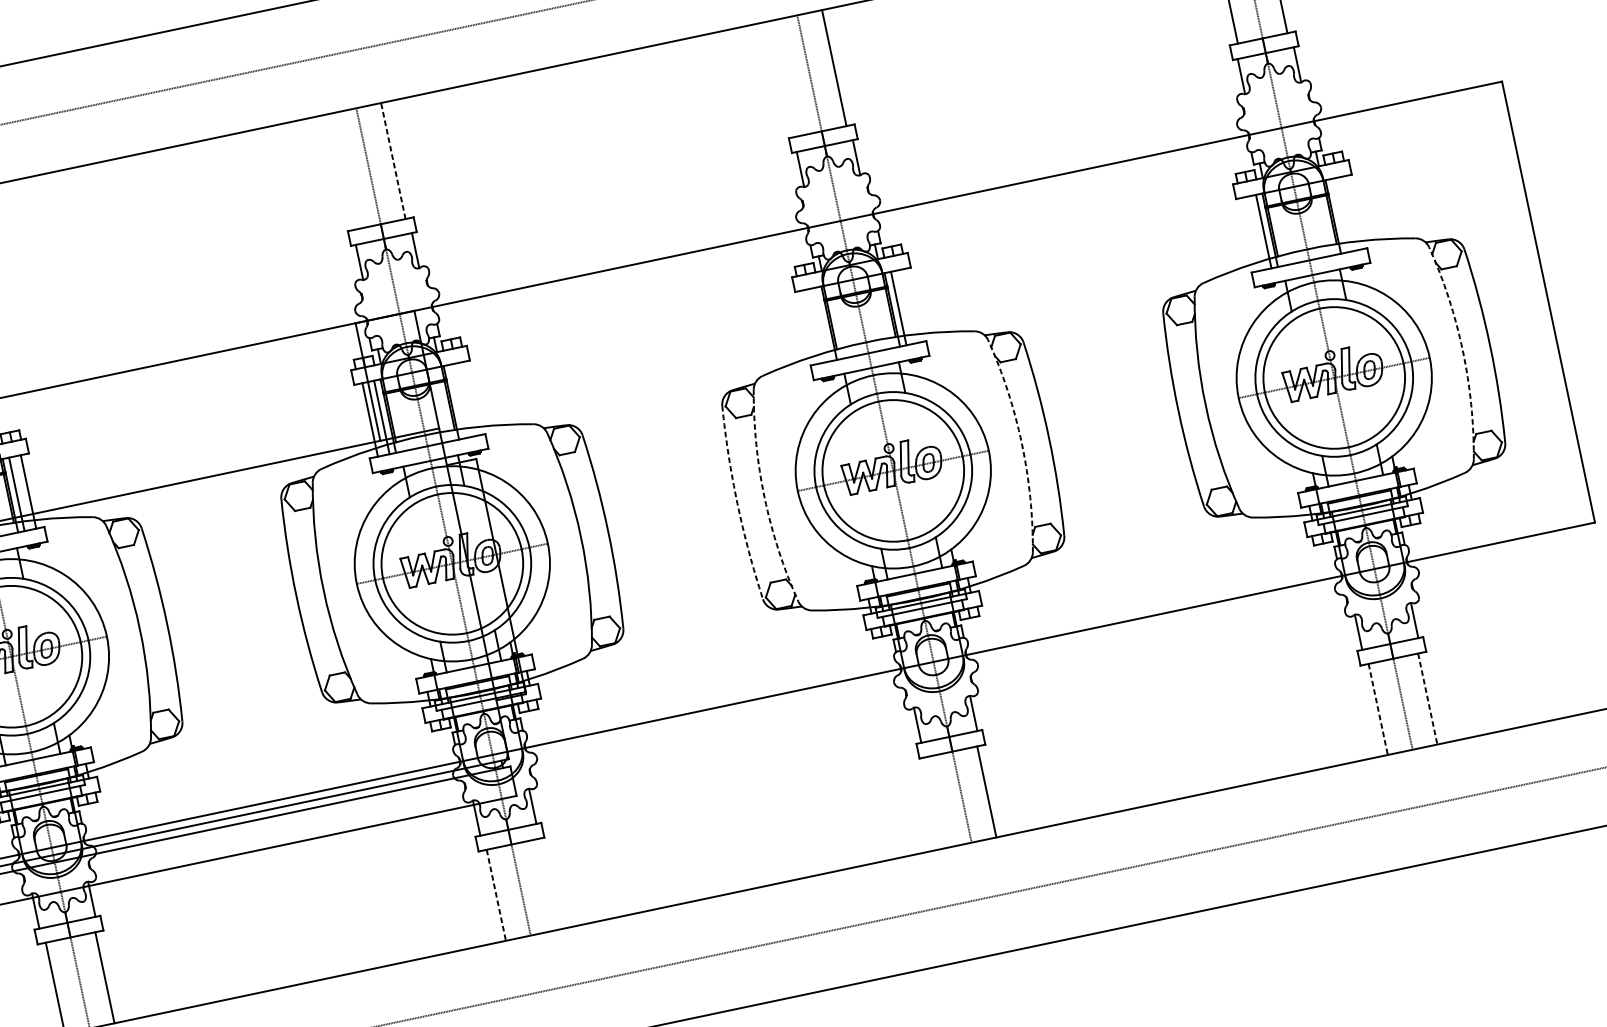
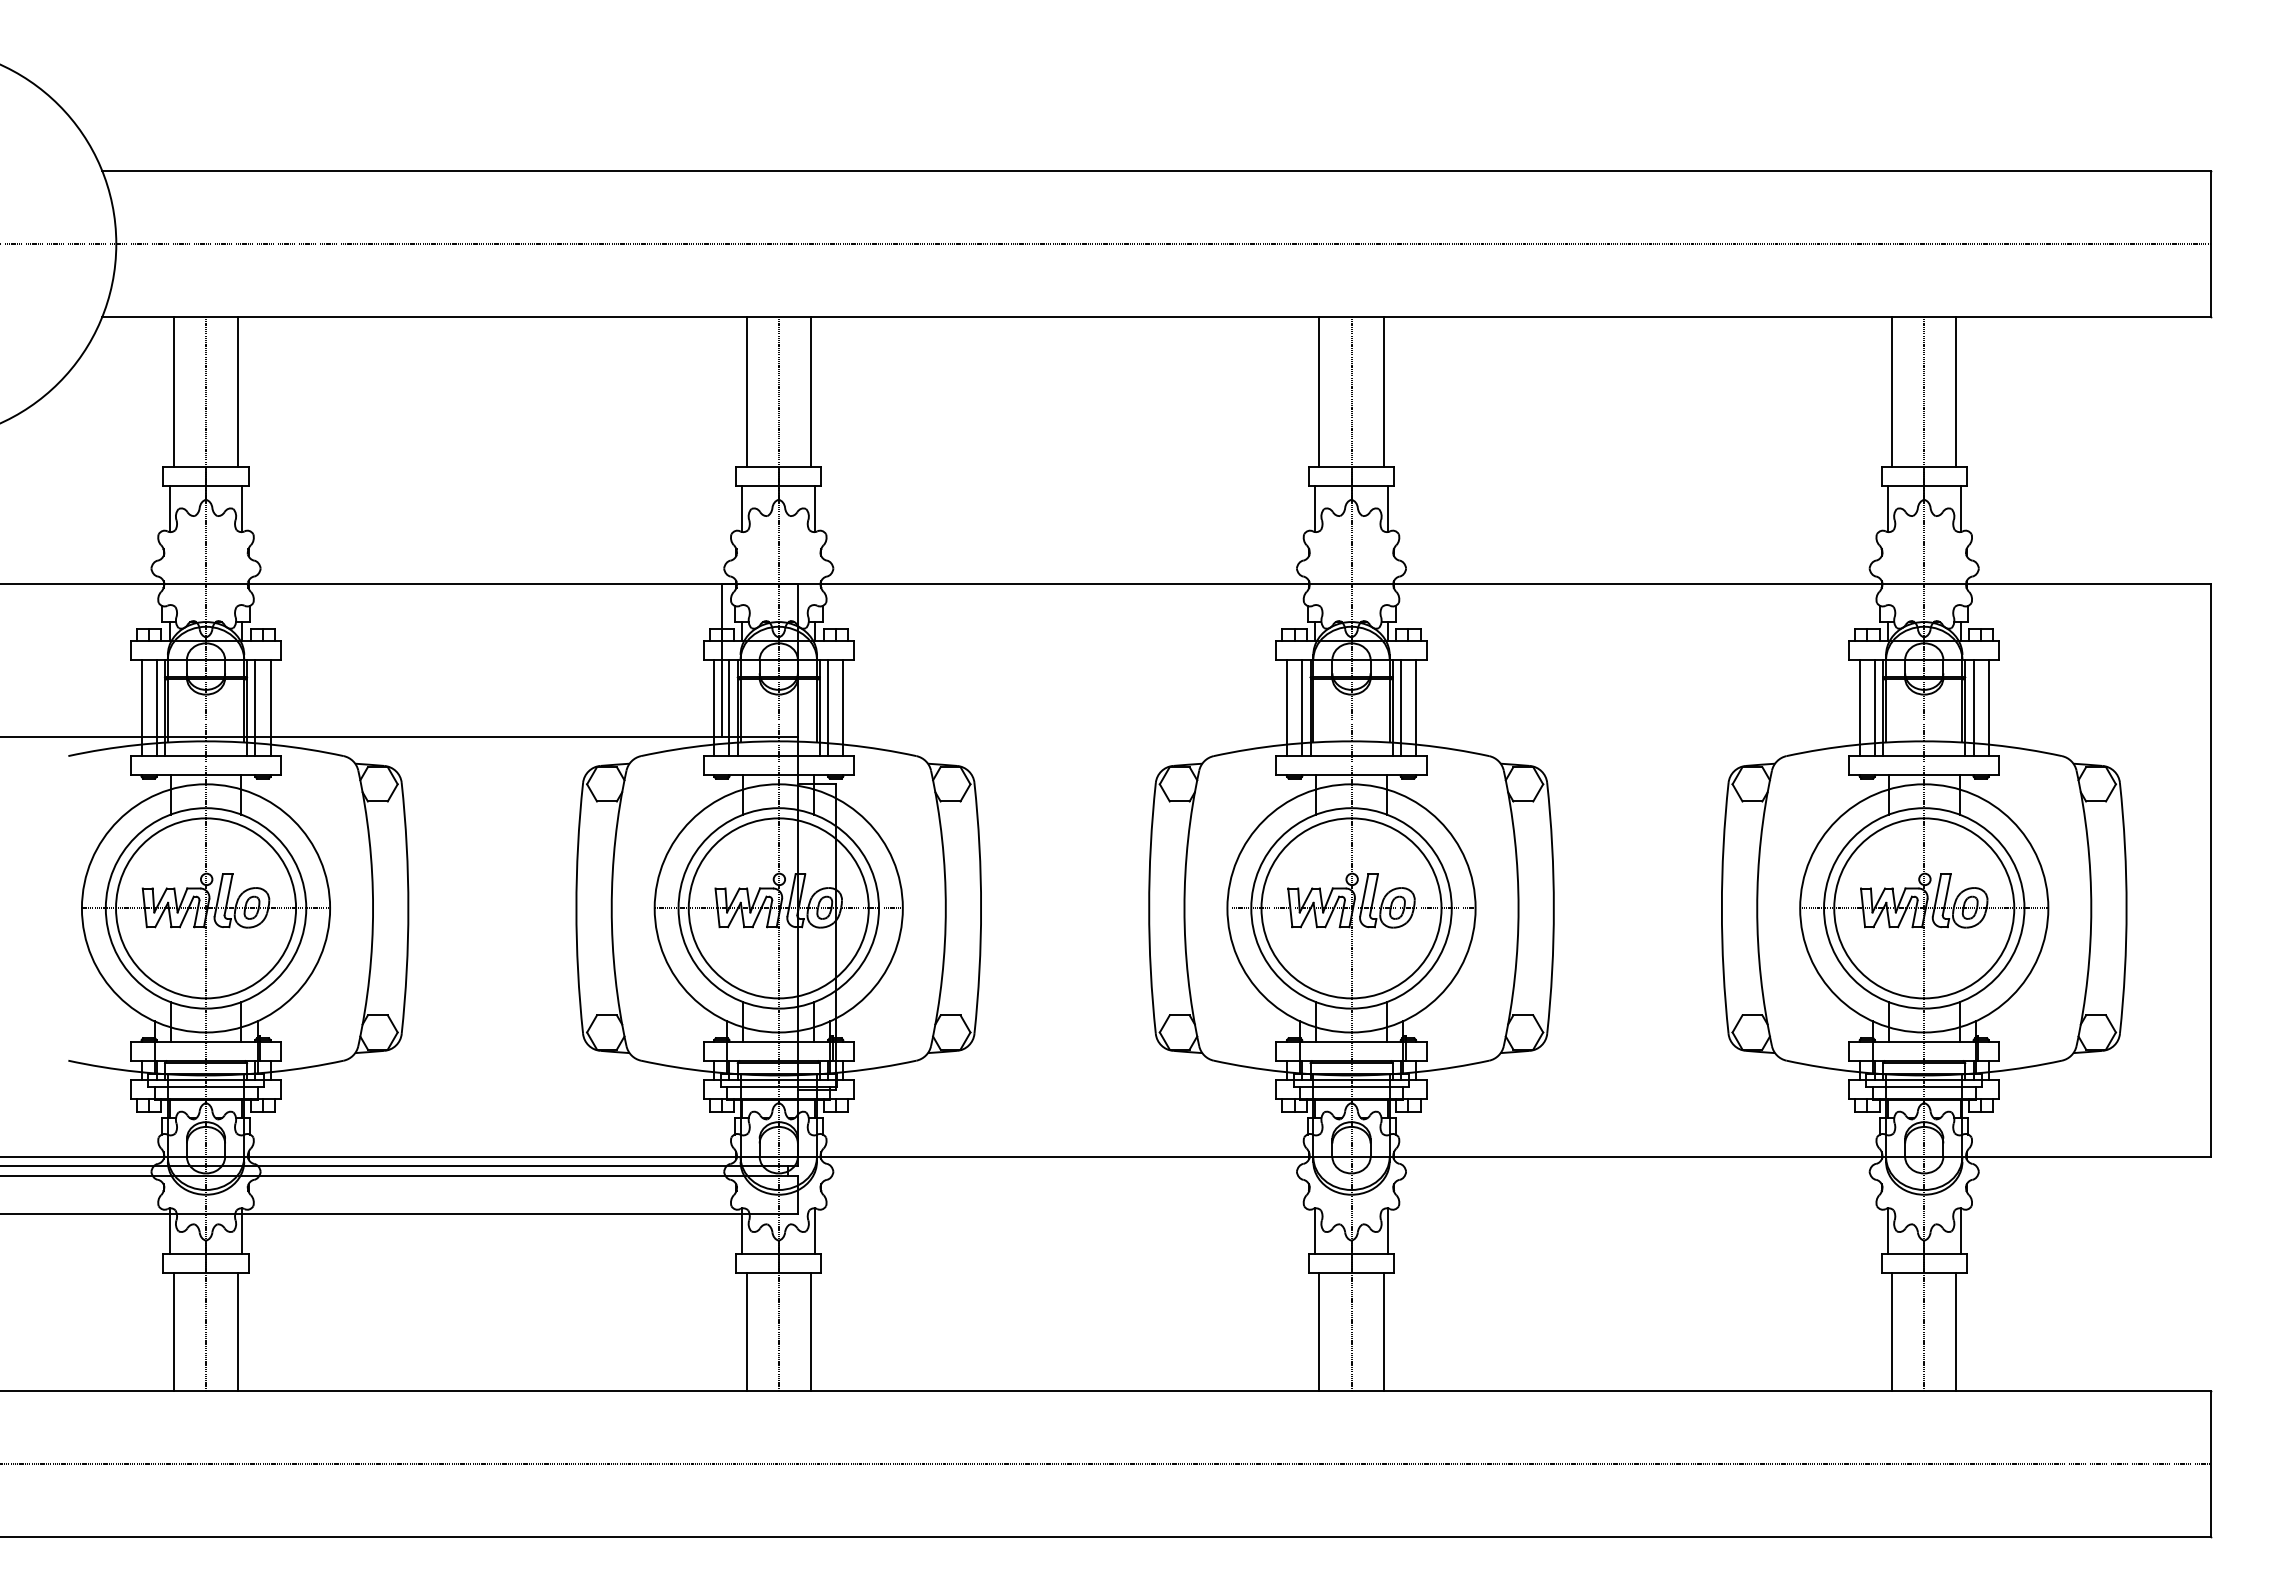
line: (784, 78) -> (1319, 391), added
line: (392, 160) -> (810, 391), dashed -> solid
line: (343, 171) -> (746, 391), added
line: (1351, 212) -> (1988, 707), added
line: (1339, 215) -> (1973, 707), added
line: (1251, 233) -> (1859, 707), added
line: (910, 305) -> (1416, 707), added
line: (822, 324) -> (1302, 707), added
line: (811, 326) -> (1287, 707), added
arc: (1463, 350) -> (2091, 908), dashed -> solid
line: (469, 398) -> (843, 707), added
line: (458, 401) -> (828, 707), added
arc: (1021, 443) -> (1518, 908), dashed -> solid
arc: (764, 498) -> (1184, 908), dashed -> solid
arc: (737, 503) -> (1149, 908), dashed -> solid
line: (1427, 699) -> (1956, 1332), dashed -> solid
line: (1378, 709) -> (1892, 1332), dashed -> solid
line: (937, 802) -> (1319, 1332), added
line: (545, 885) -> (810, 1332), added
line: (496, 895) -> (746, 1332), dashed -> solid

